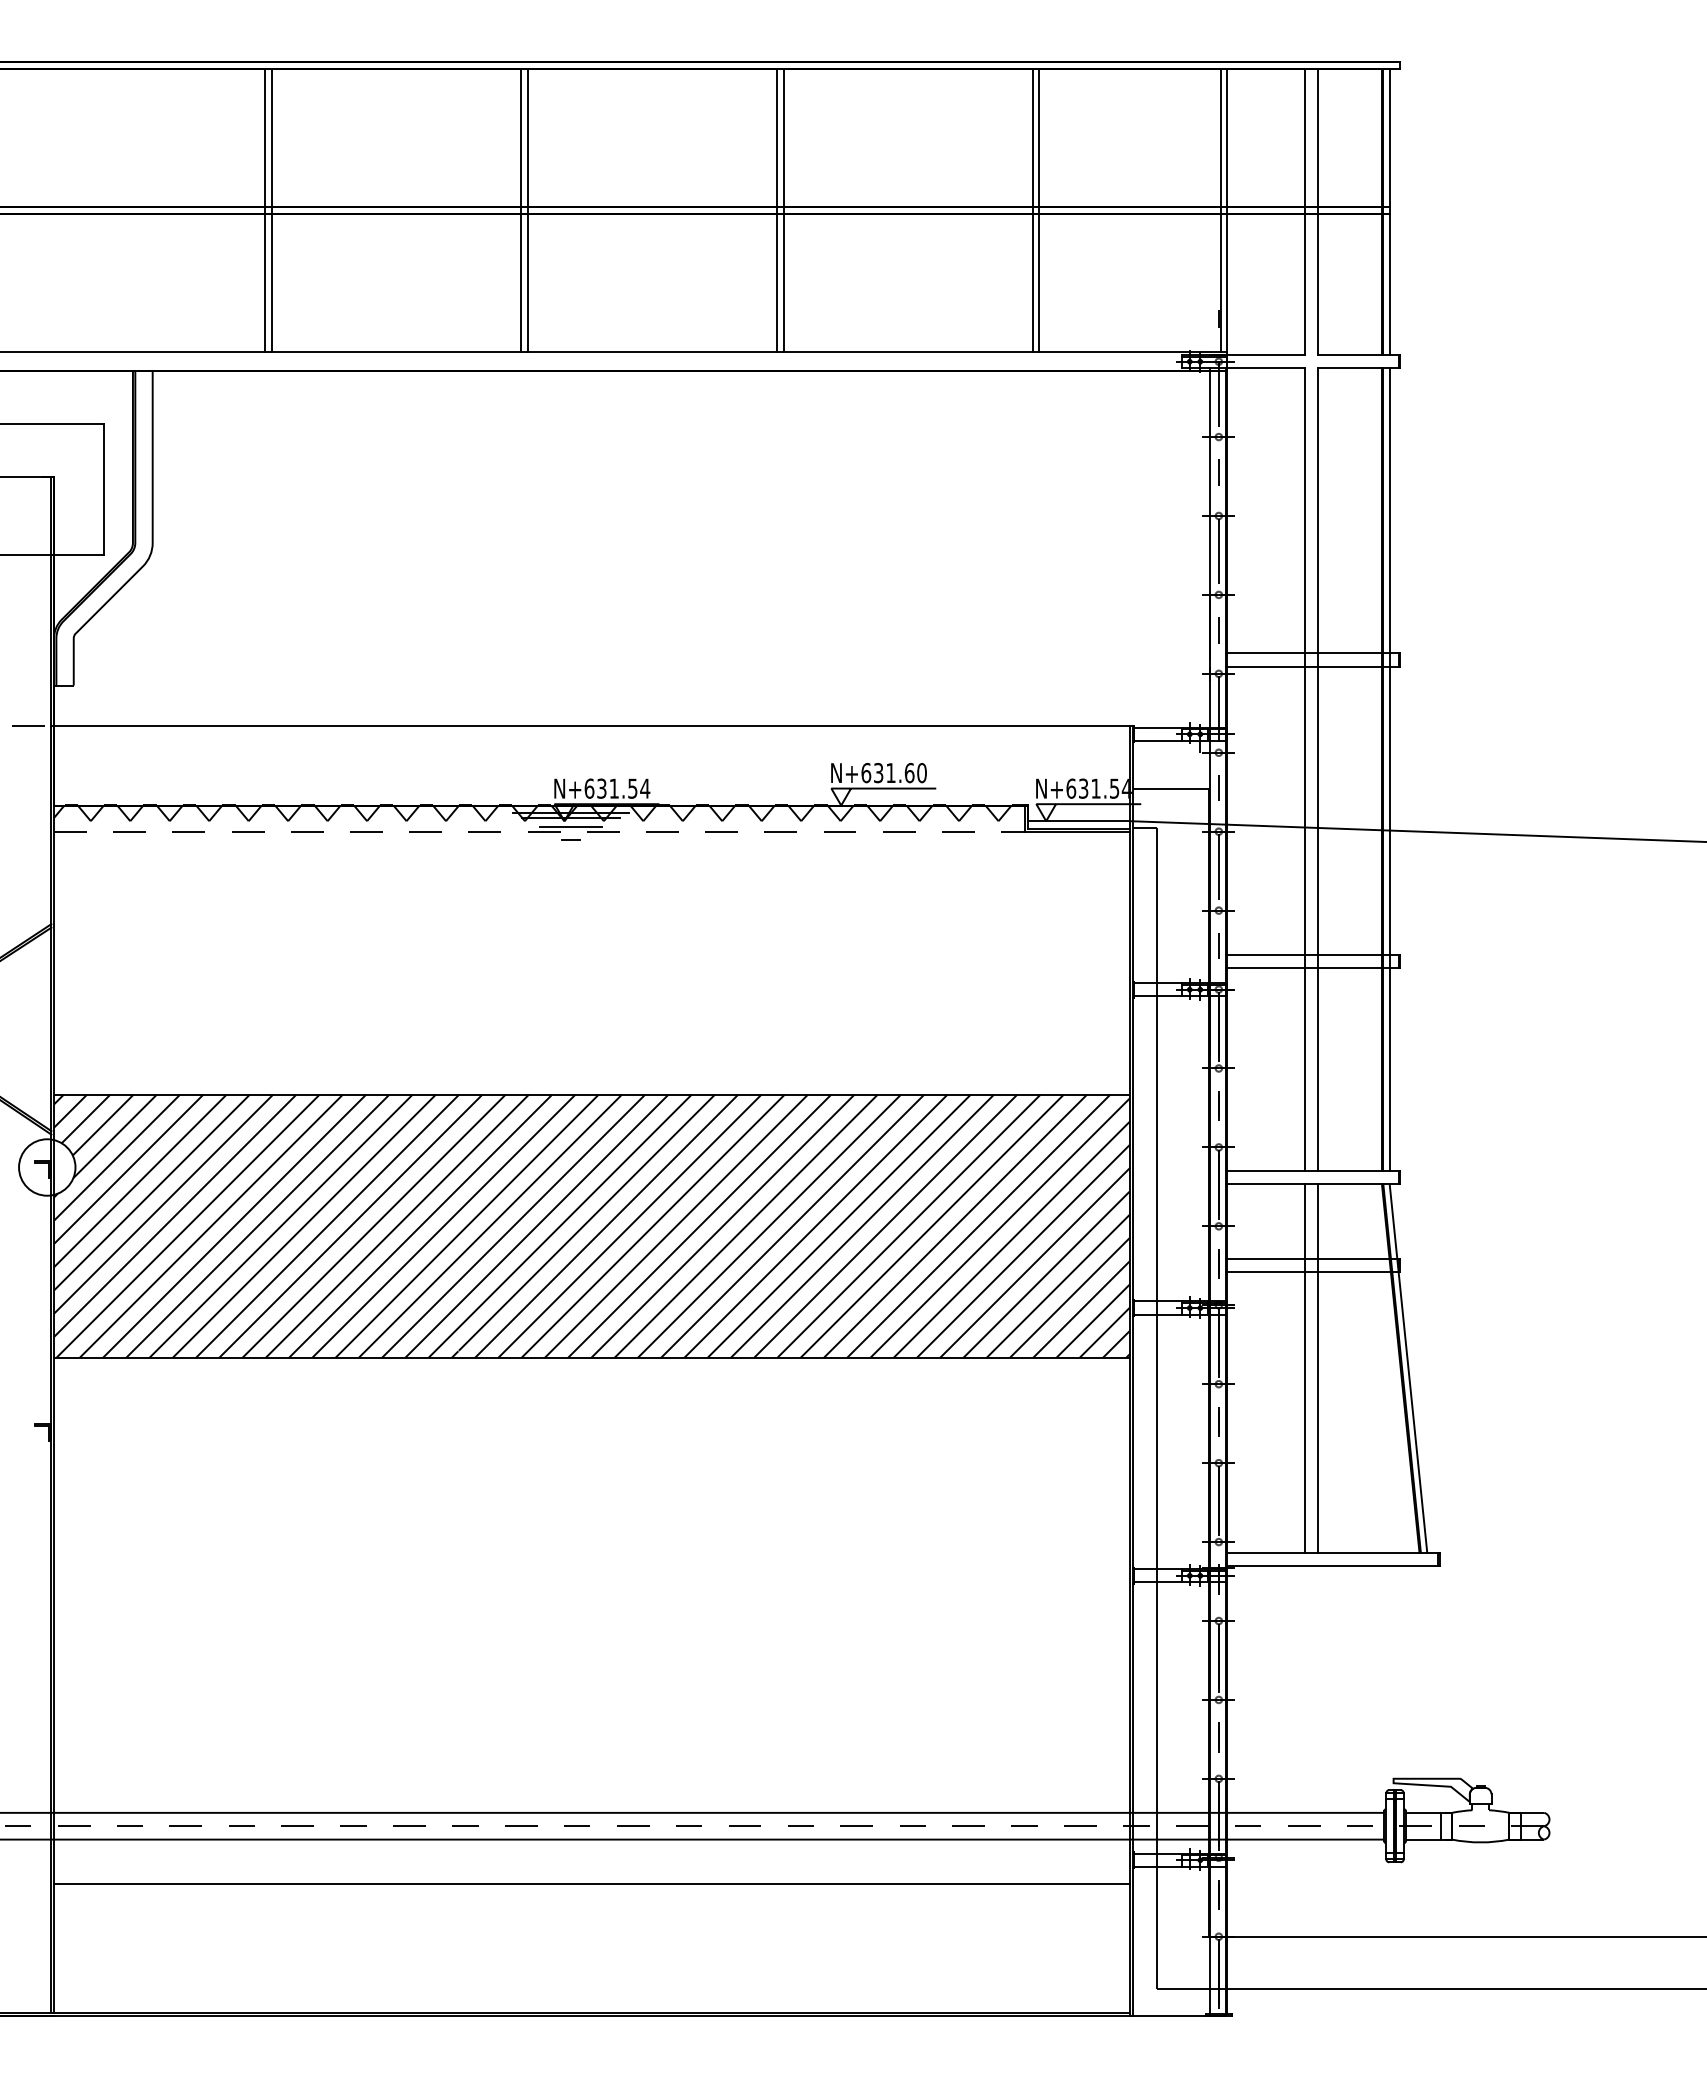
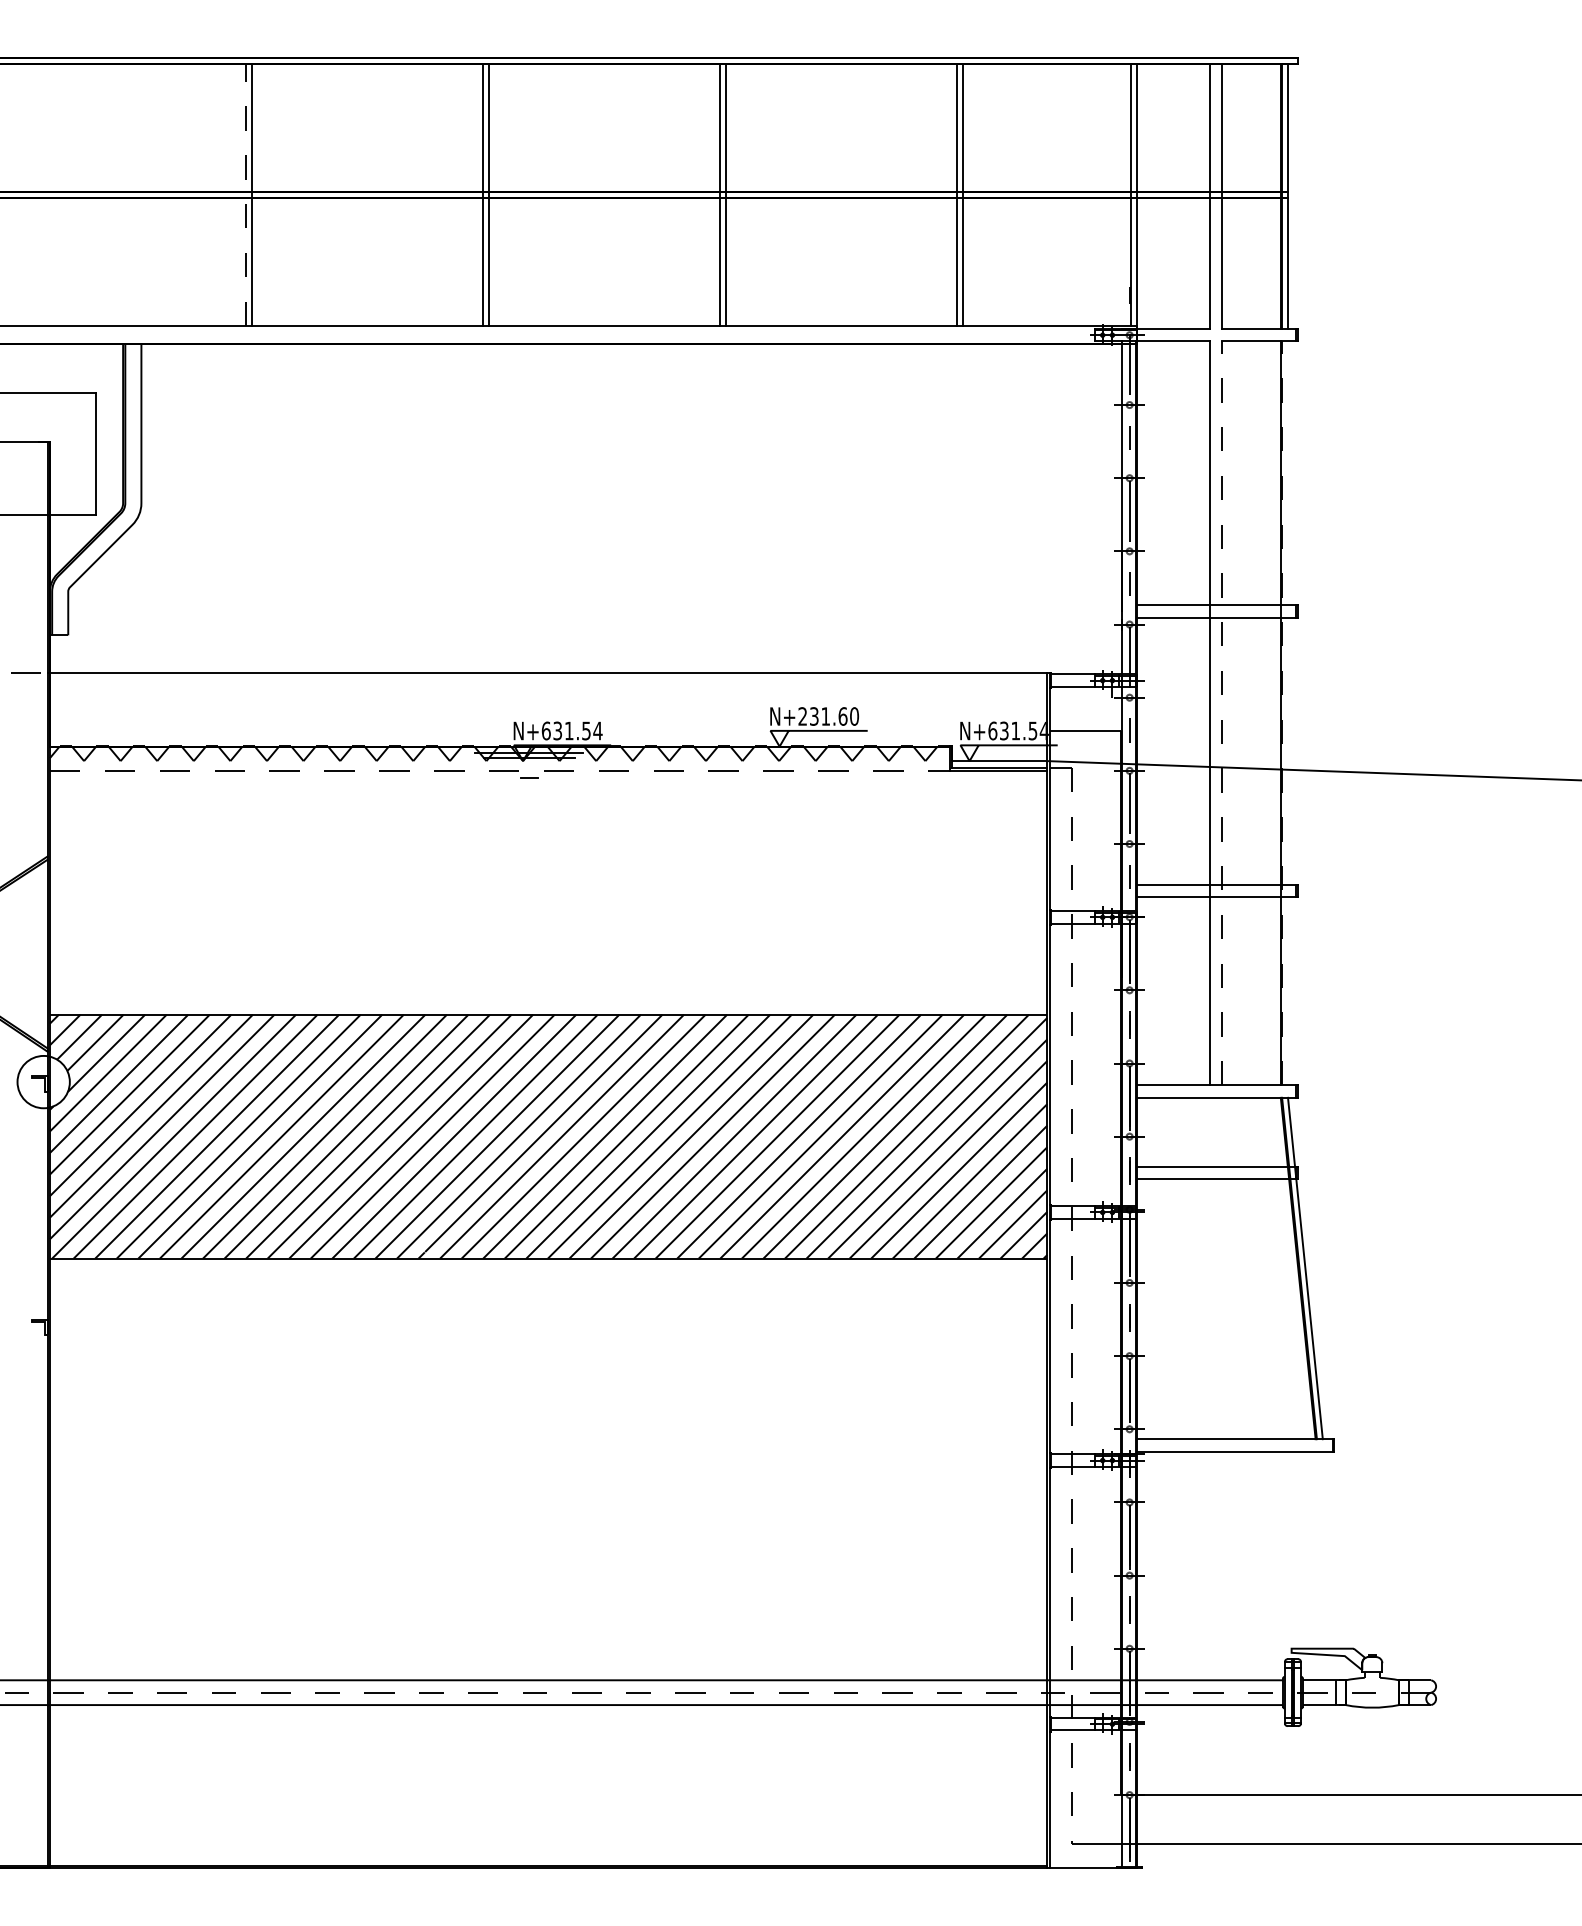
line: (265, 209) -> (245, 194), solid -> dashed
line: (1318, 769) -> (1222, 713), solid -> dashed
line: (1383, 769) -> (1282, 713), solid -> dashed
line: (1389, 769) -> (1287, 713), removed
text: (866, 772) -> (803, 715), N+631.60 -> N+231.60
line: (570, 827) -> (528, 766), removed
line: (1305, 1368) -> (1209, 1268), removed
line: (1318, 1368) -> (1222, 1268), removed
line: (1156, 1409) -> (1071, 1306), solid -> dashed
line: (592, 1884) -> (549, 1746), removed

